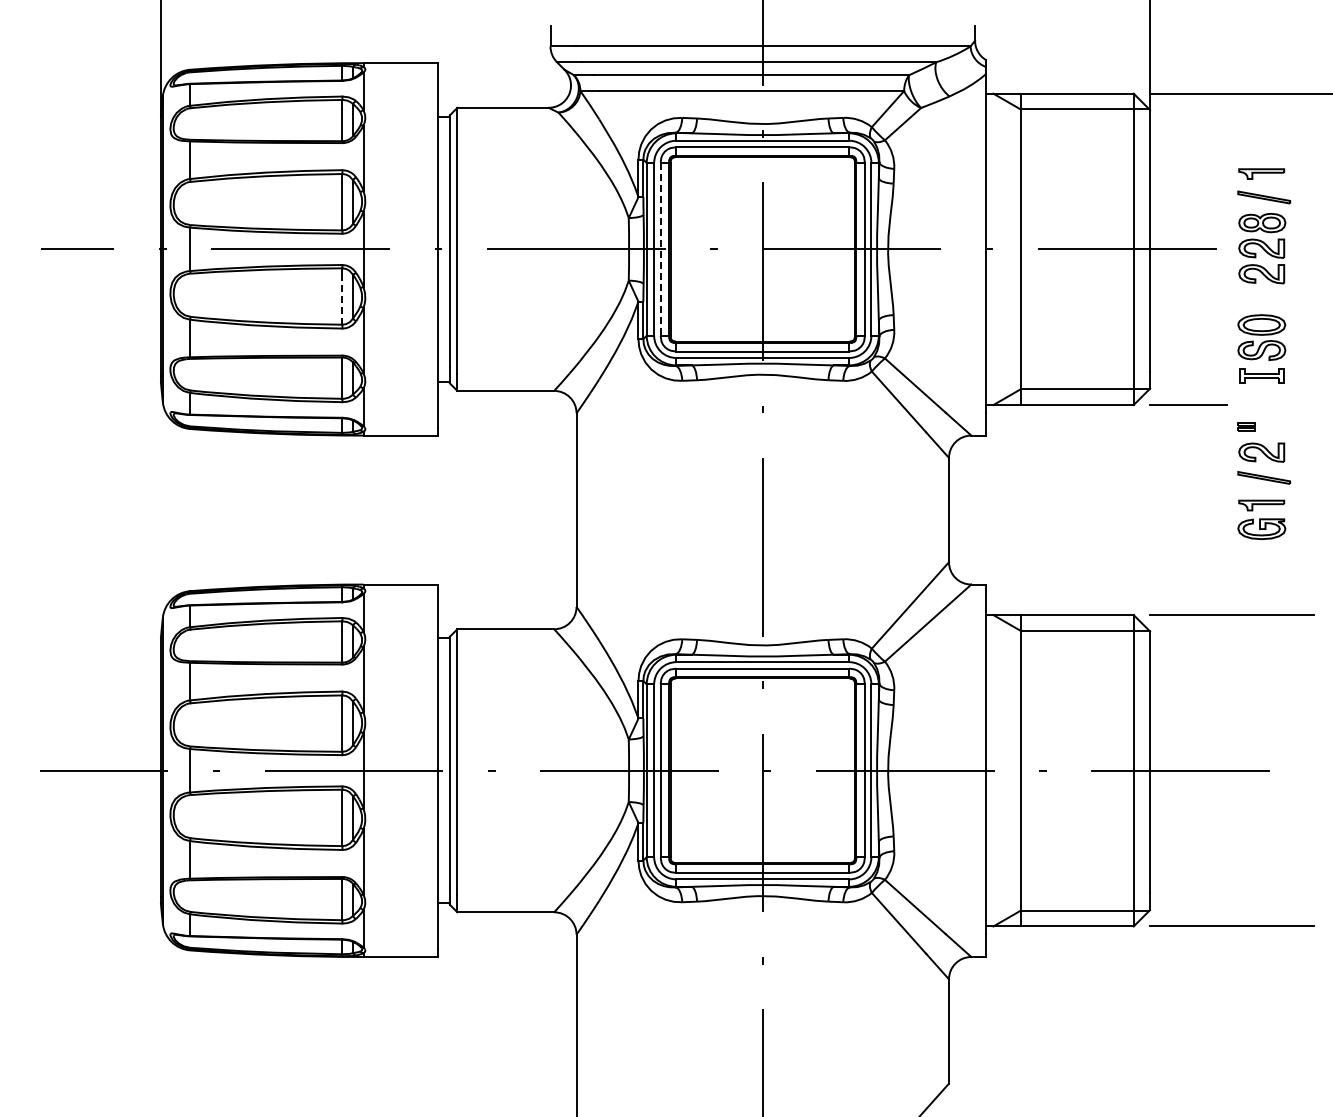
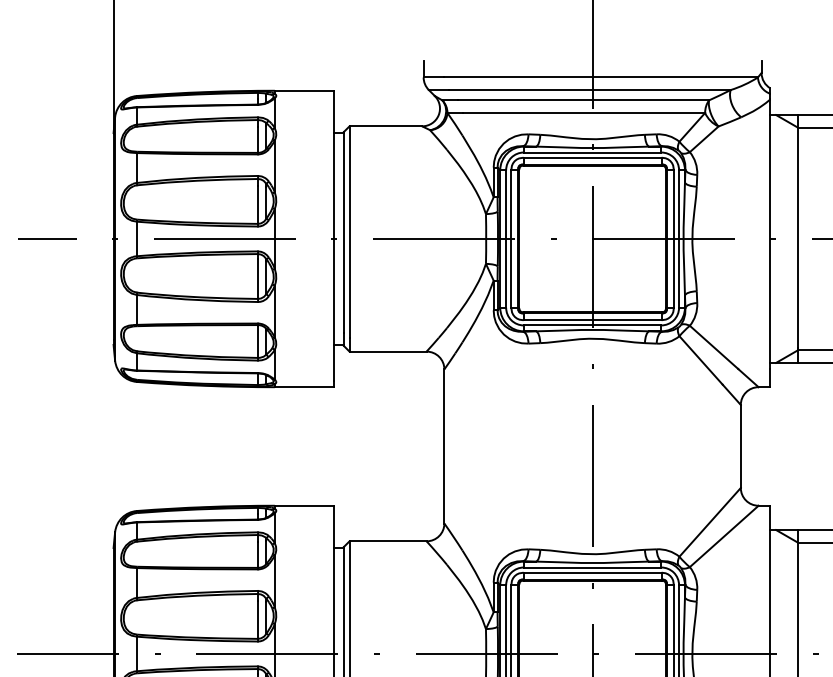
line: (660, 249) -> (511, 239), dashed -> solid
line: (342, 299) -> (258, 278), dashed -> solid

